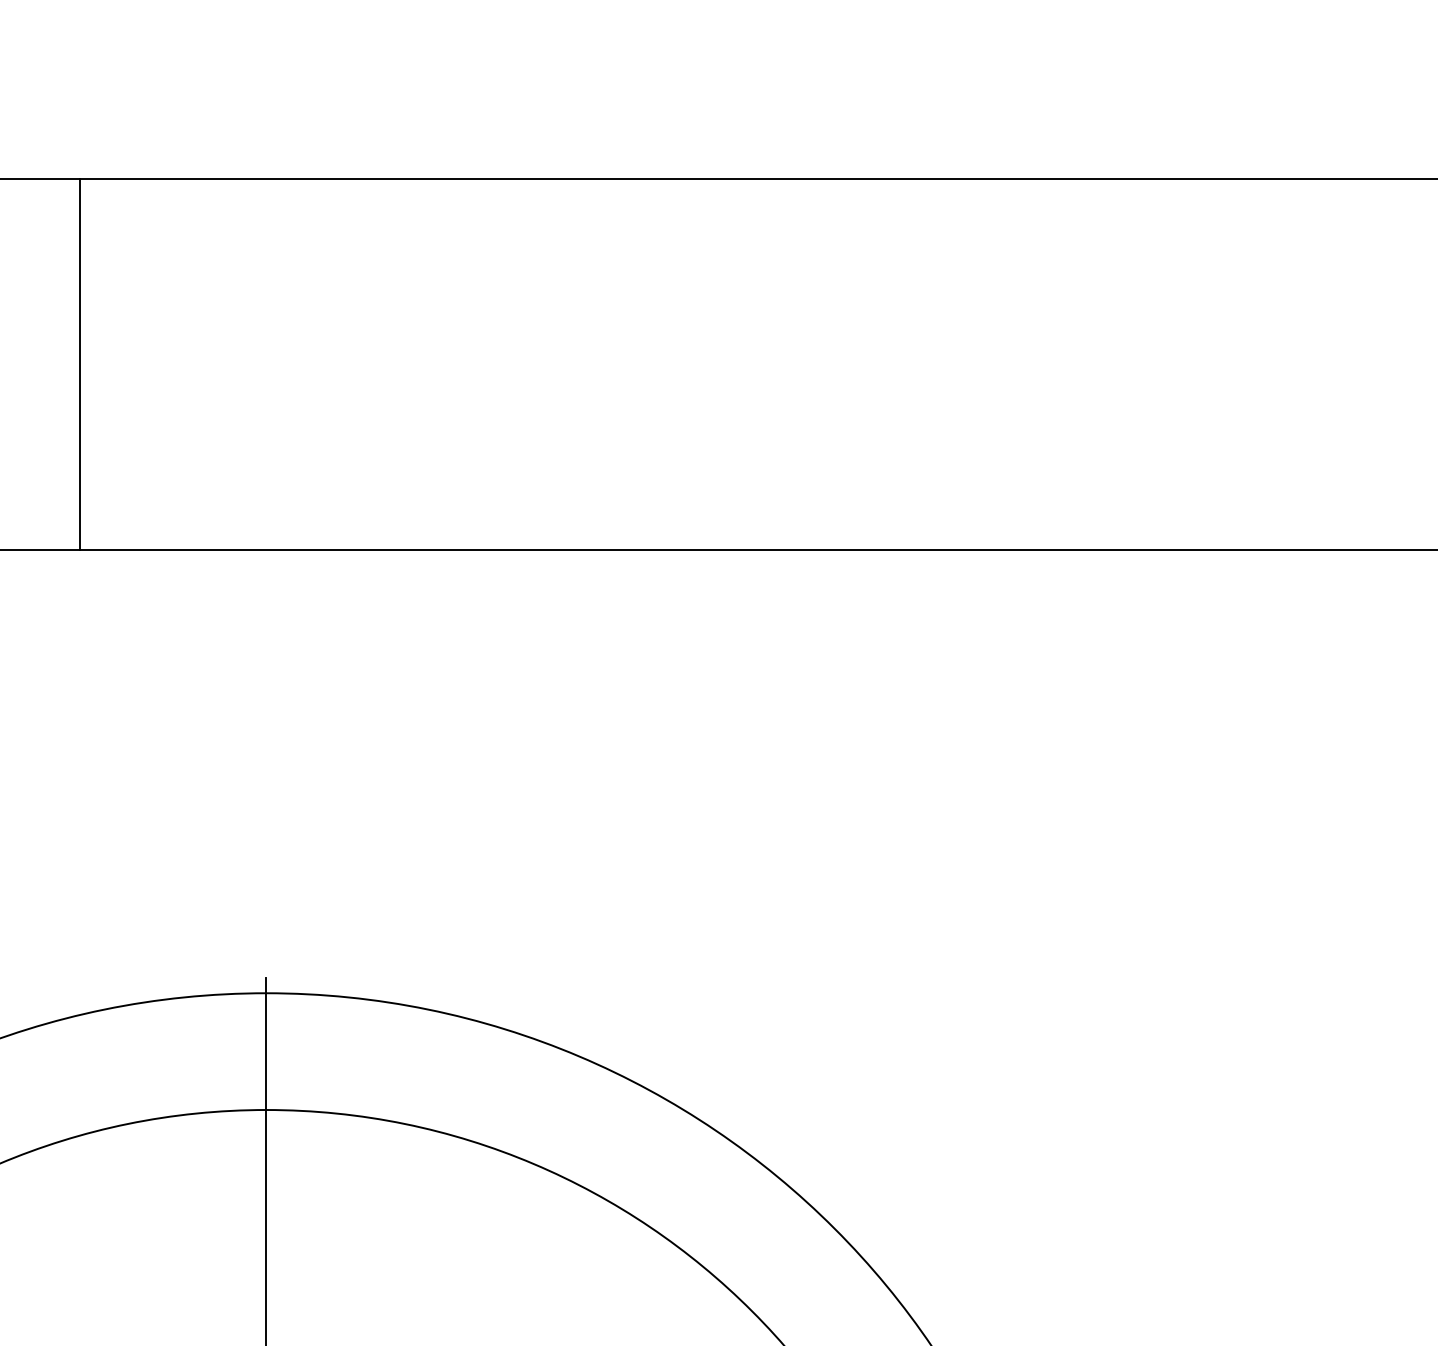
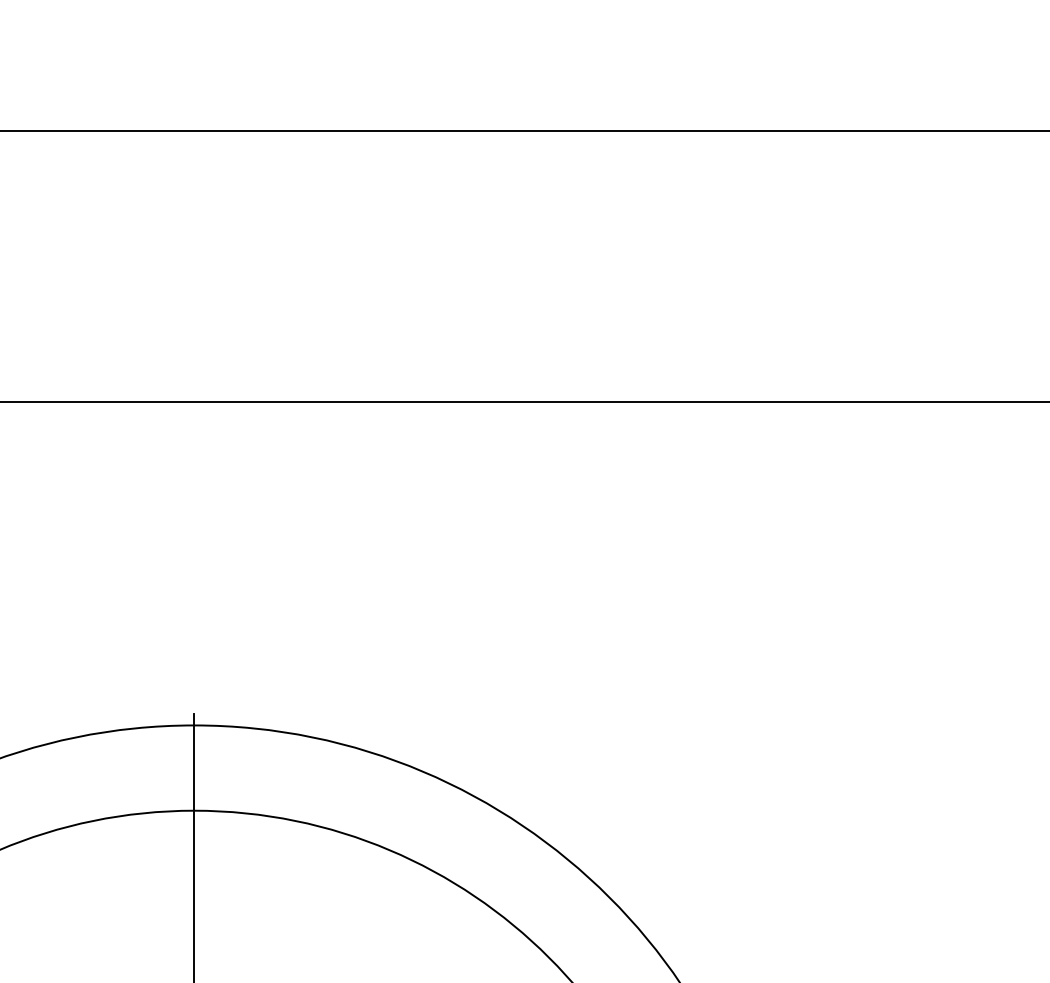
line: (79, 364) -> (57, 266), removed

